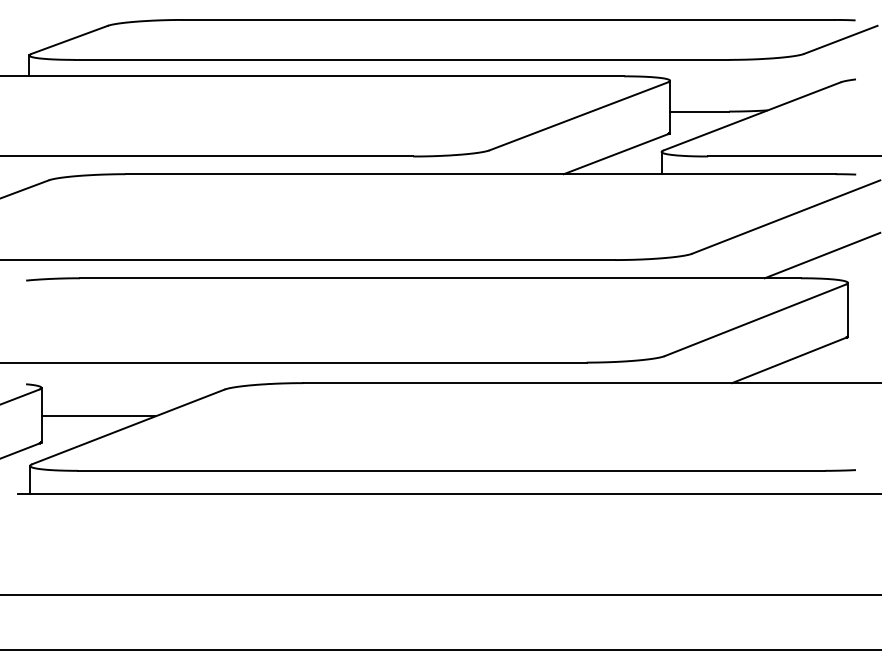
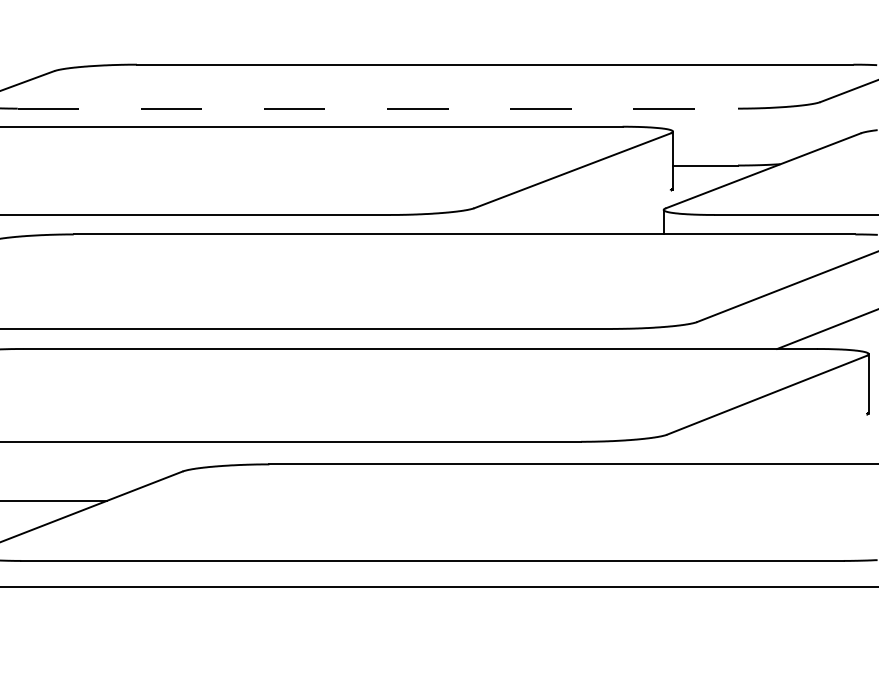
line: (402, 59) -> (378, 108), solid -> dashed
line: (615, 154) -> (612, 212), removed
line: (788, 360) -> (803, 439), removed

